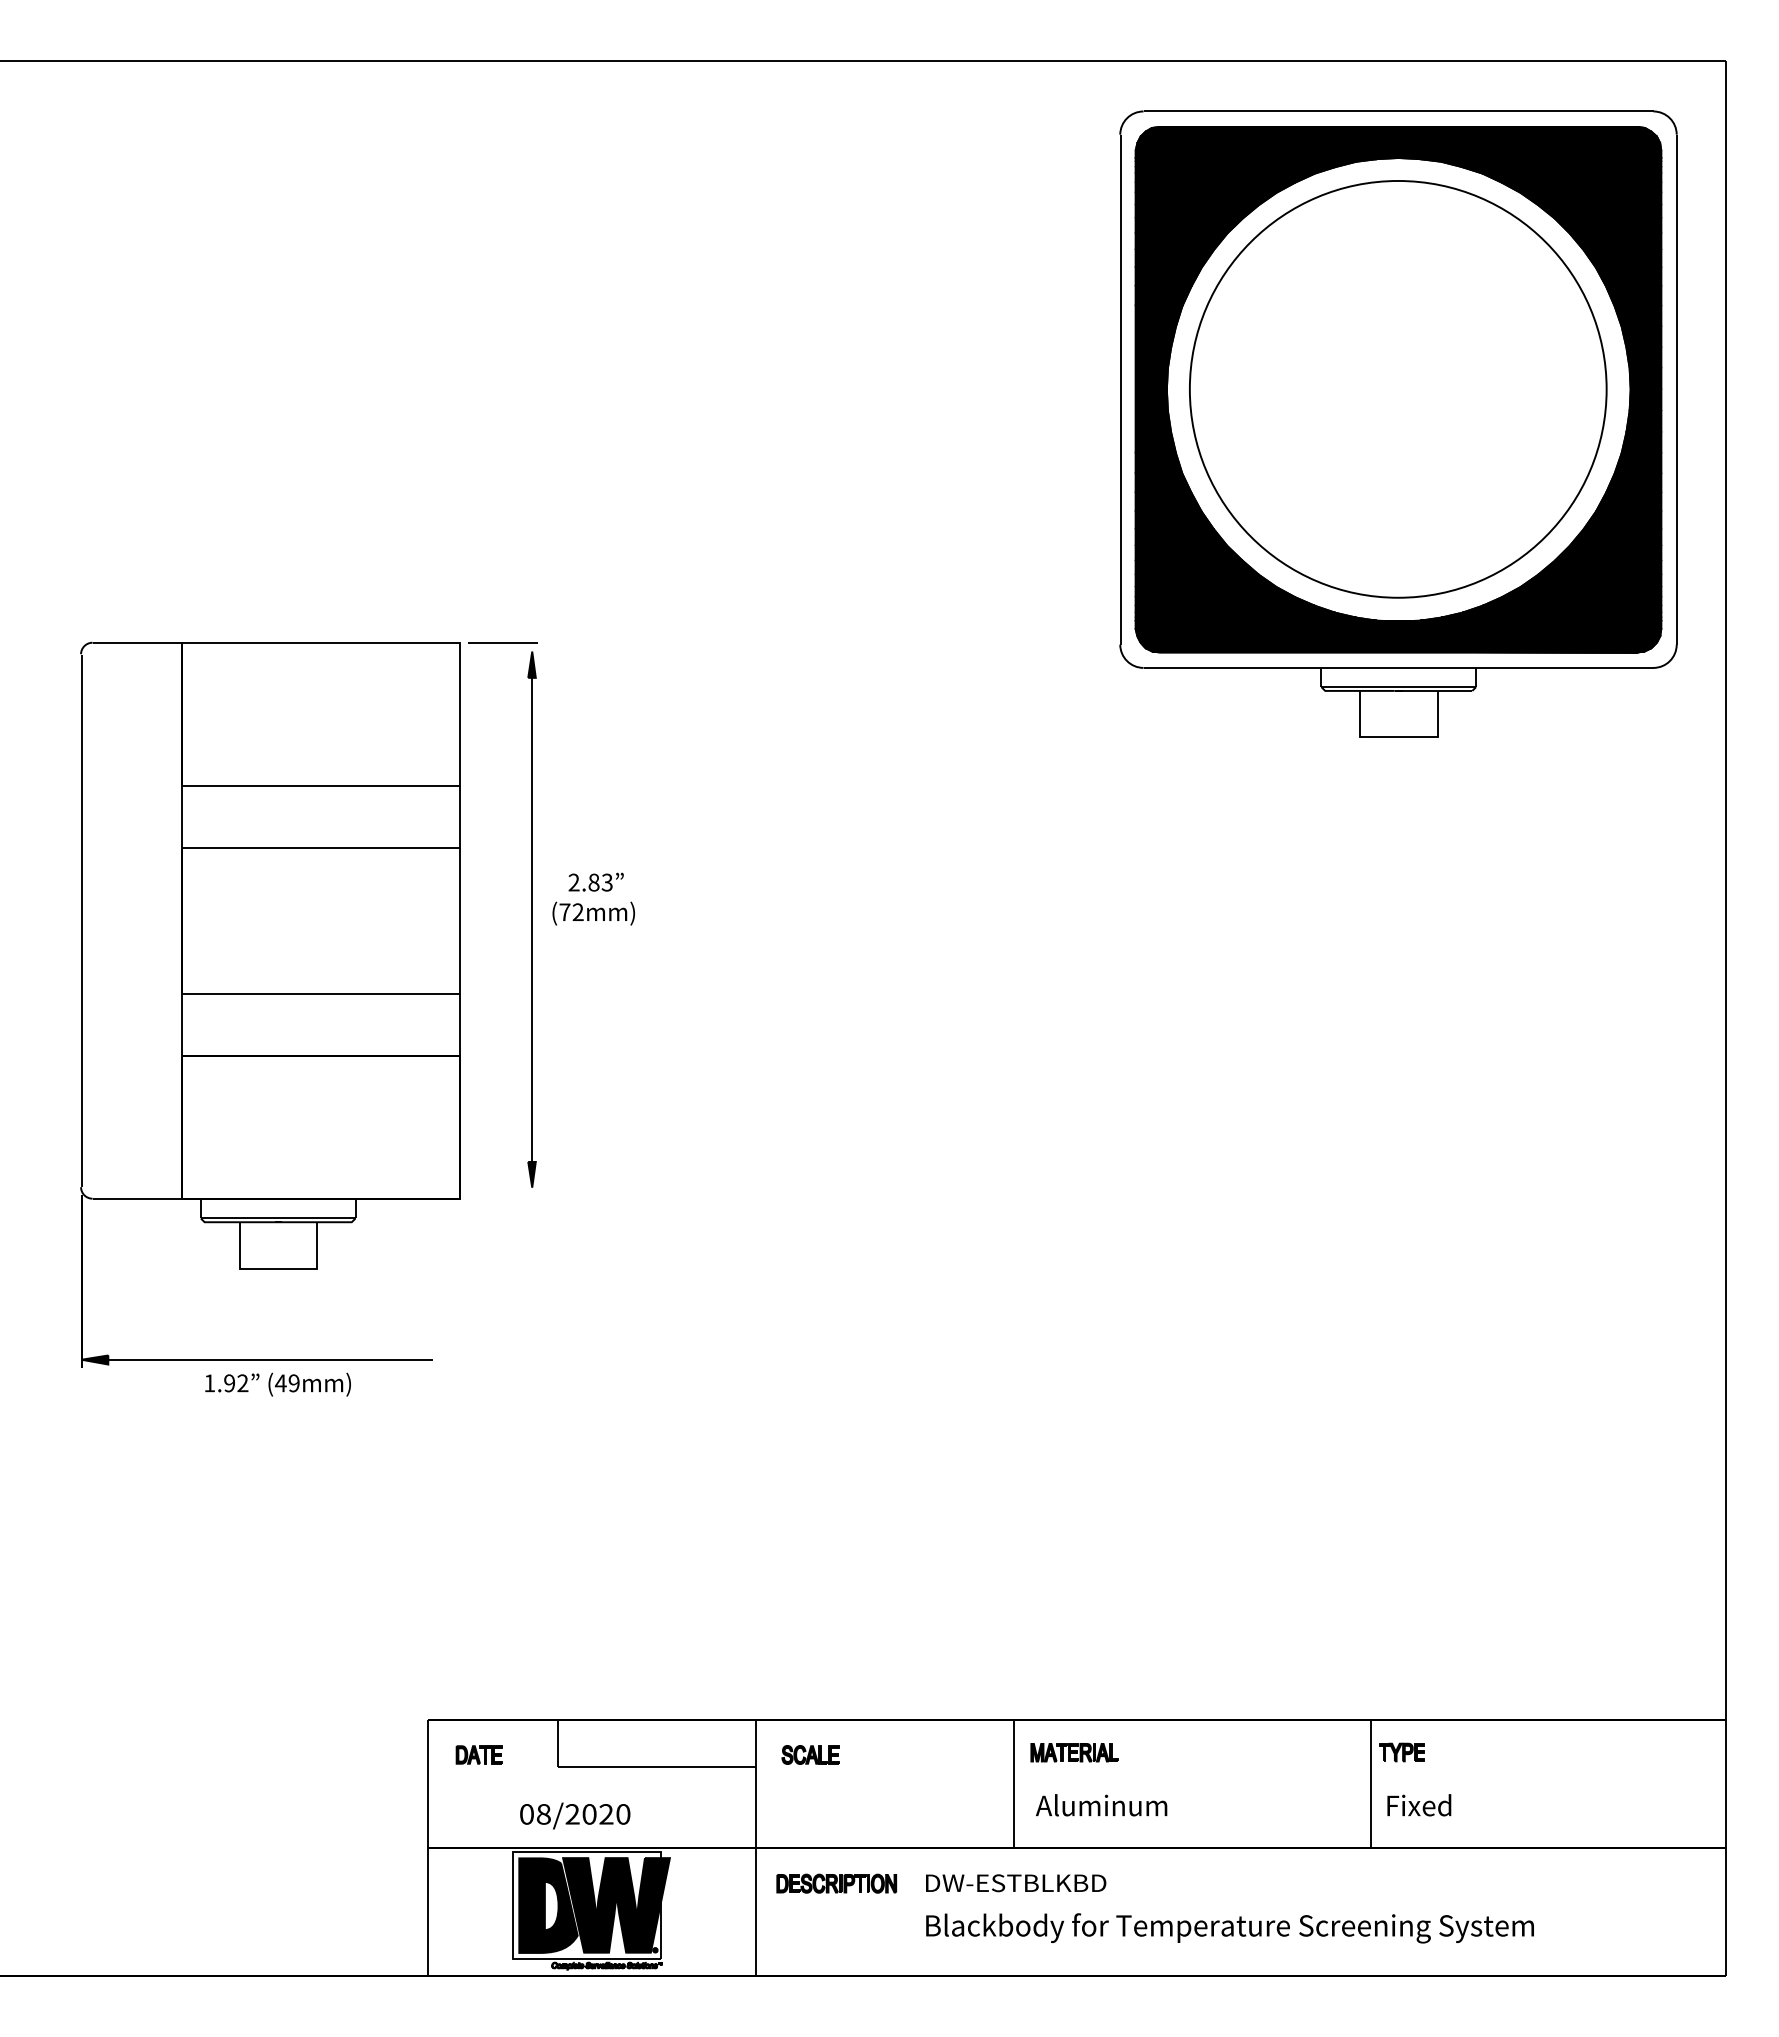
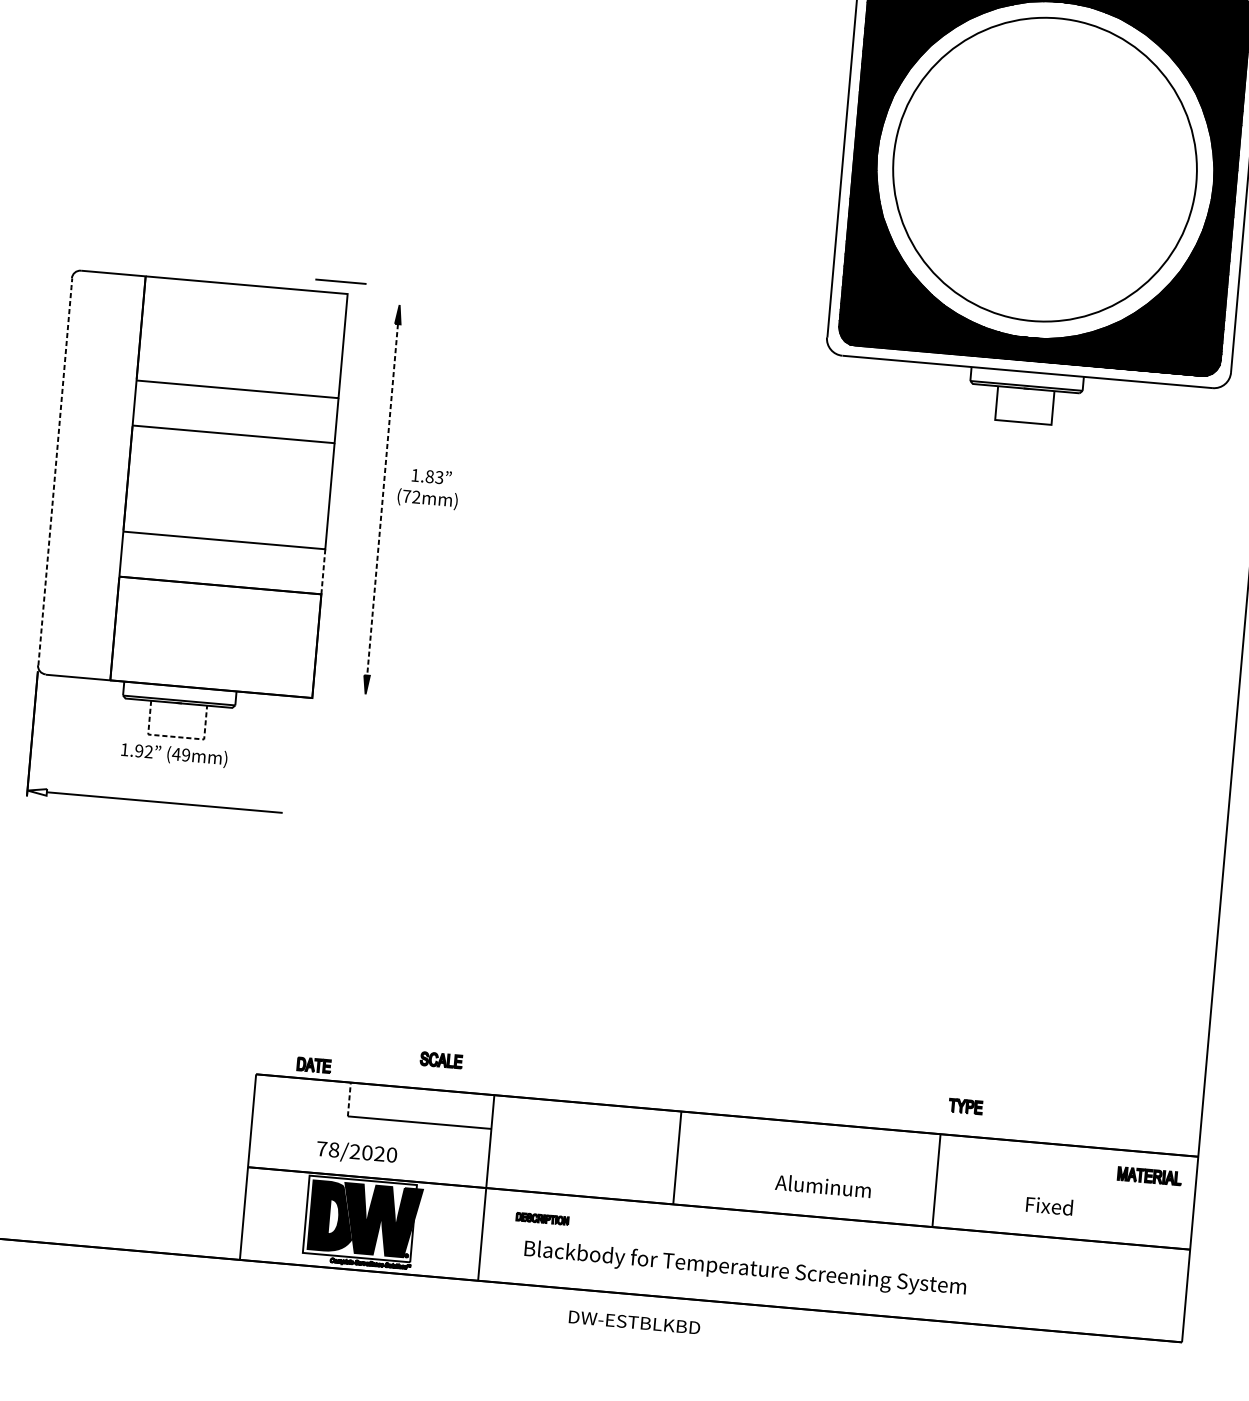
line: (502, 642) -> (340, 281), moved
text: (573, 882) -> (414, 475), 2.83 -> 1.83
line: (532, 920) -> (382, 500), solid -> dashed
line: (81, 921) -> (55, 472), solid -> dashed
line: (459, 1025) -> (323, 571), solid -> dashed
line: (278, 1268) -> (176, 736), solid -> dashed
fill: (94, 1359) -> (36, 791), removed
text: (277, 1384) -> (173, 754), moved
line: (558, 1743) -> (349, 1099), solid -> dashed
part: (1074, 1752) -> (1149, 1176), moved
part: (1401, 1752) -> (965, 1106), moved
part: (478, 1754) -> (313, 1064), moved
part: (810, 1754) -> (441, 1059), moved
text: (1101, 1805) -> (823, 1186), moved
text: (1419, 1805) -> (1049, 1206), moved
text: (526, 1814) -> (321, 1148), 08/2020 -> 78/2020
part: (836, 1883) -> (542, 1218), size x0.6
text: (1016, 1883) -> (634, 1322), moved
text: (1229, 1928) -> (744, 1269), moved

